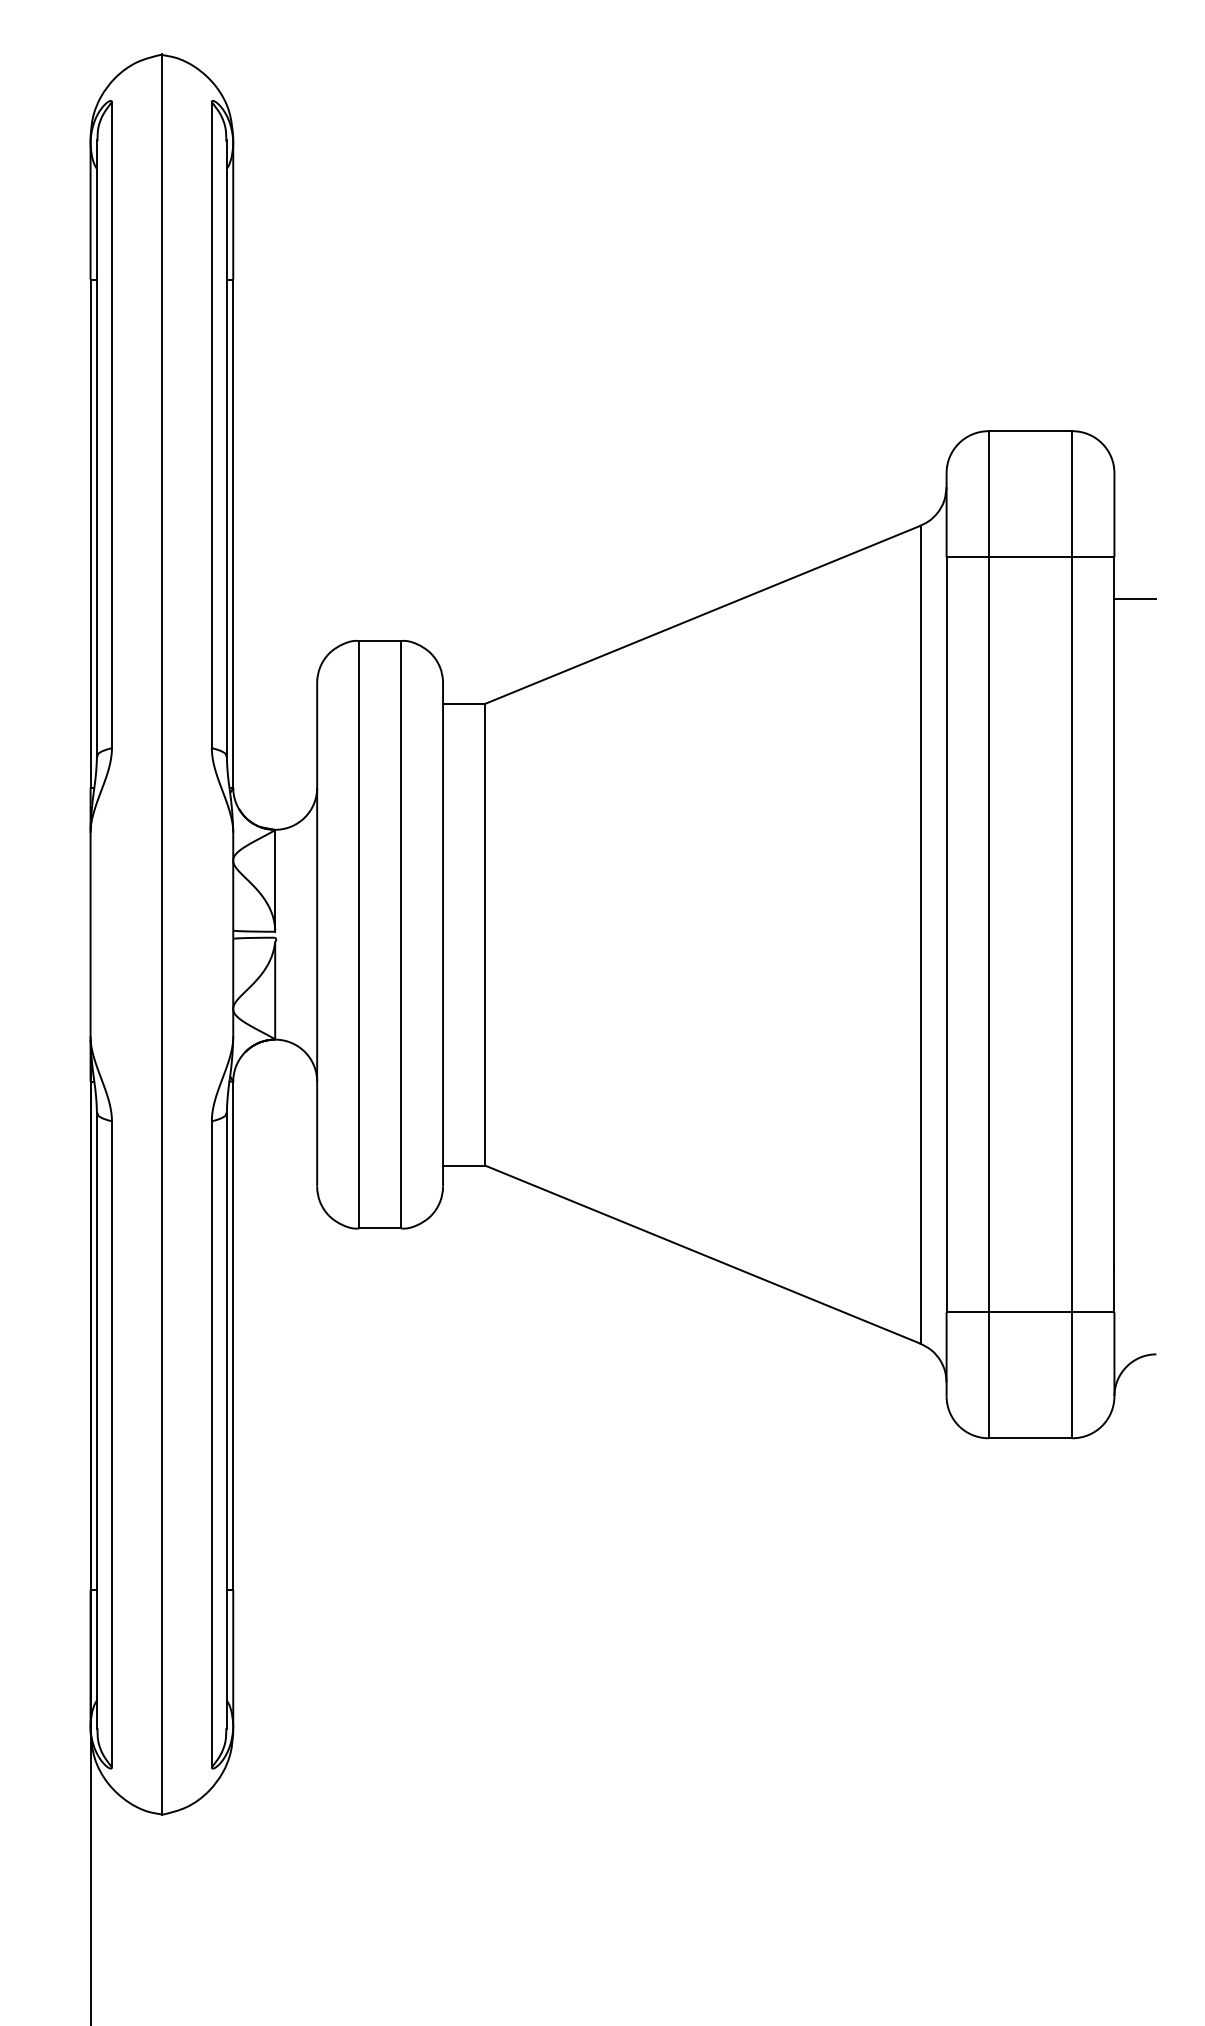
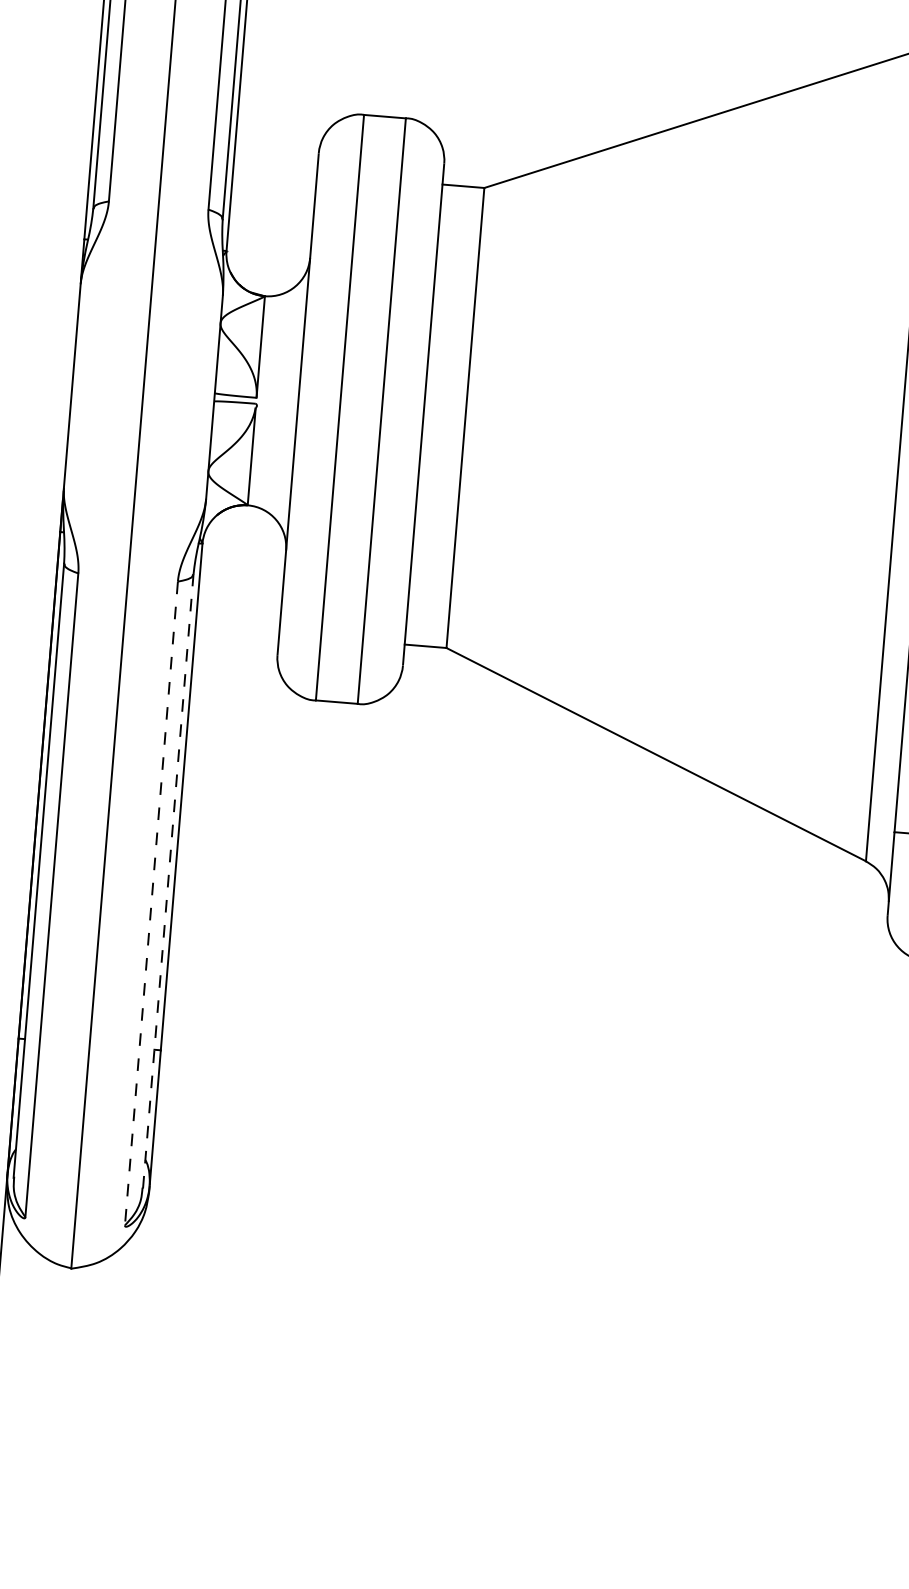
line: (226, 1420) -> (167, 880), solid -> dashed
line: (211, 1444) -> (151, 903), solid -> dashed

